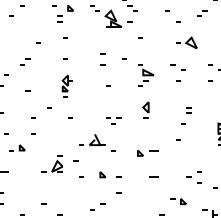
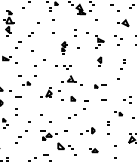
part: (66, 85) -> (64, 47), moved
part: (114, 120) -> (67, 67), moved
part: (108, 174) -> (78, 98), size x1.4

